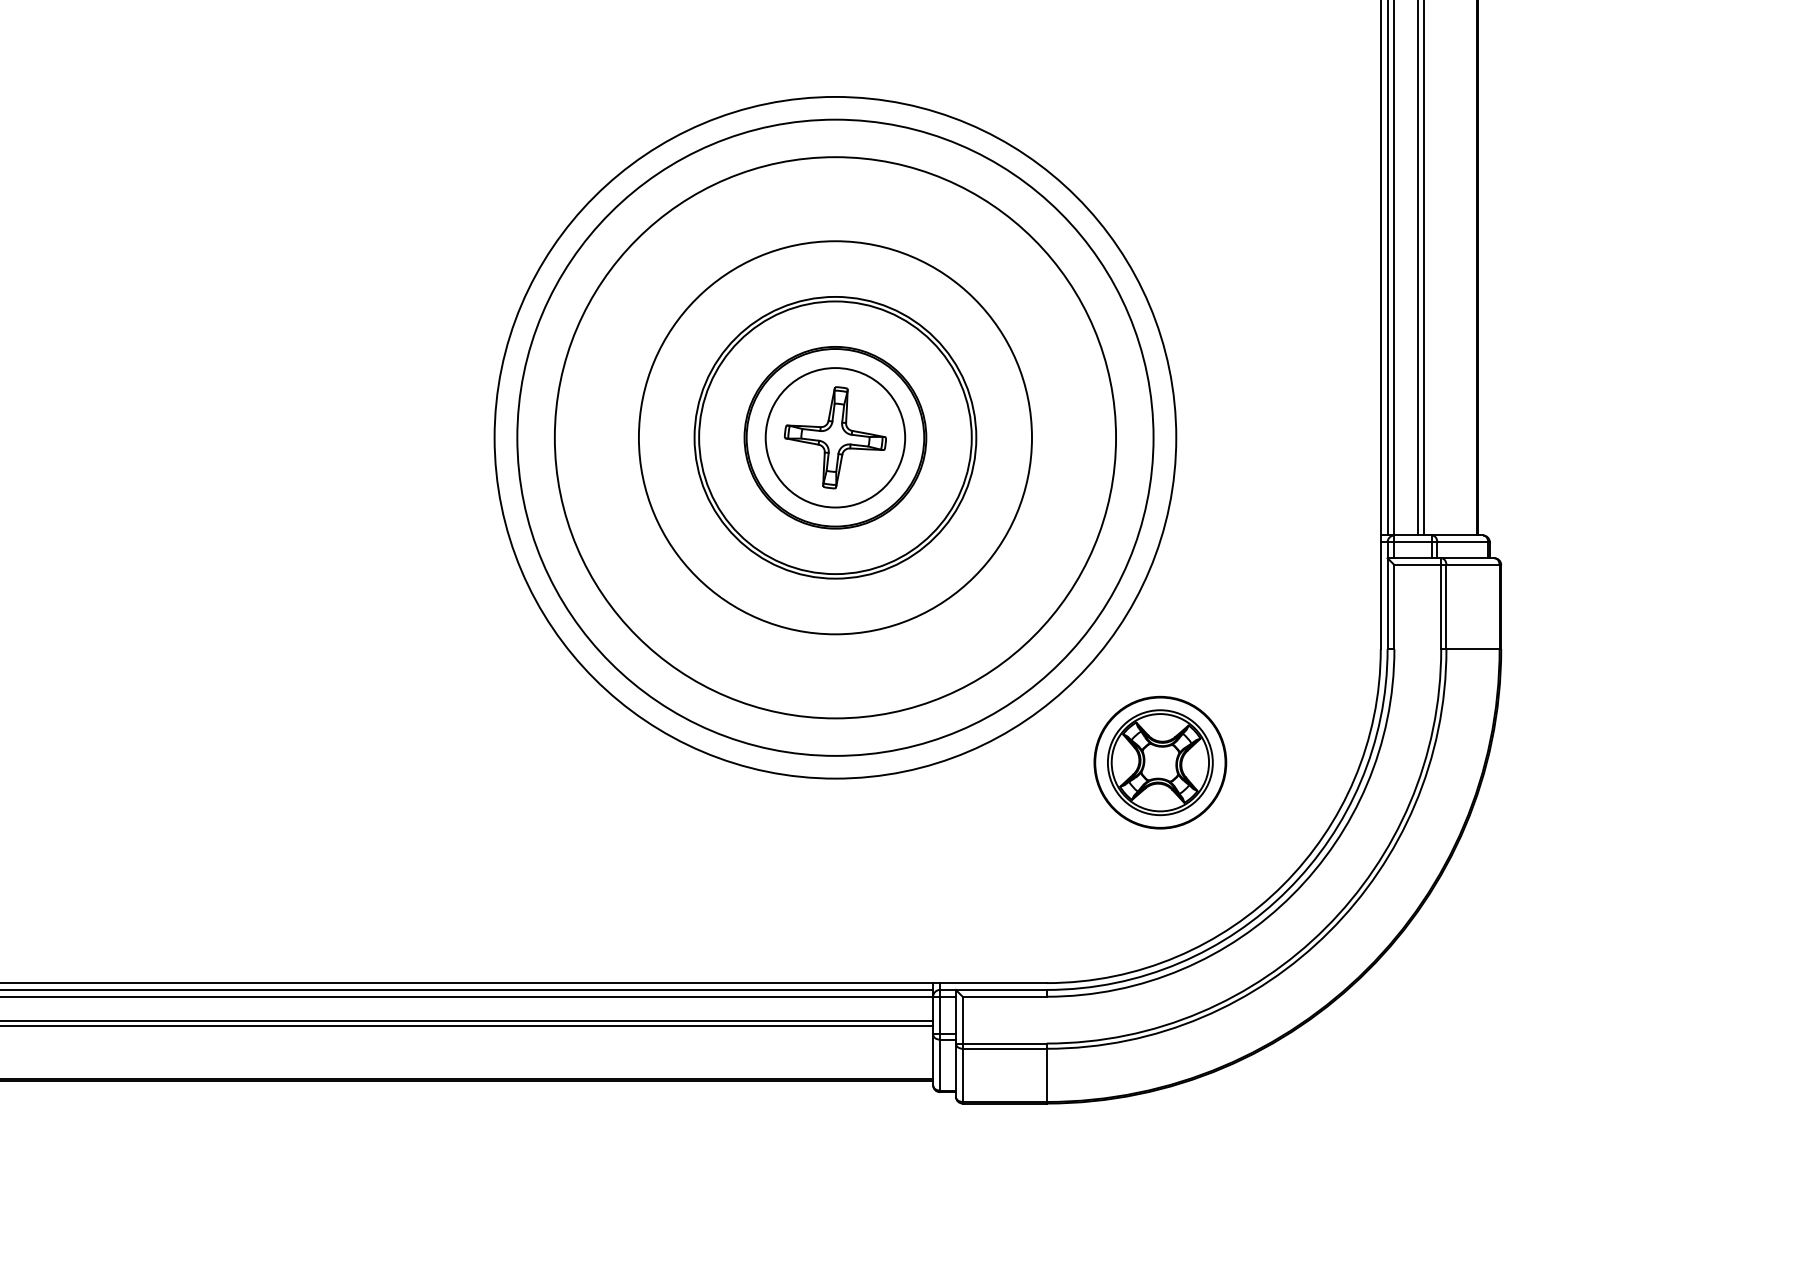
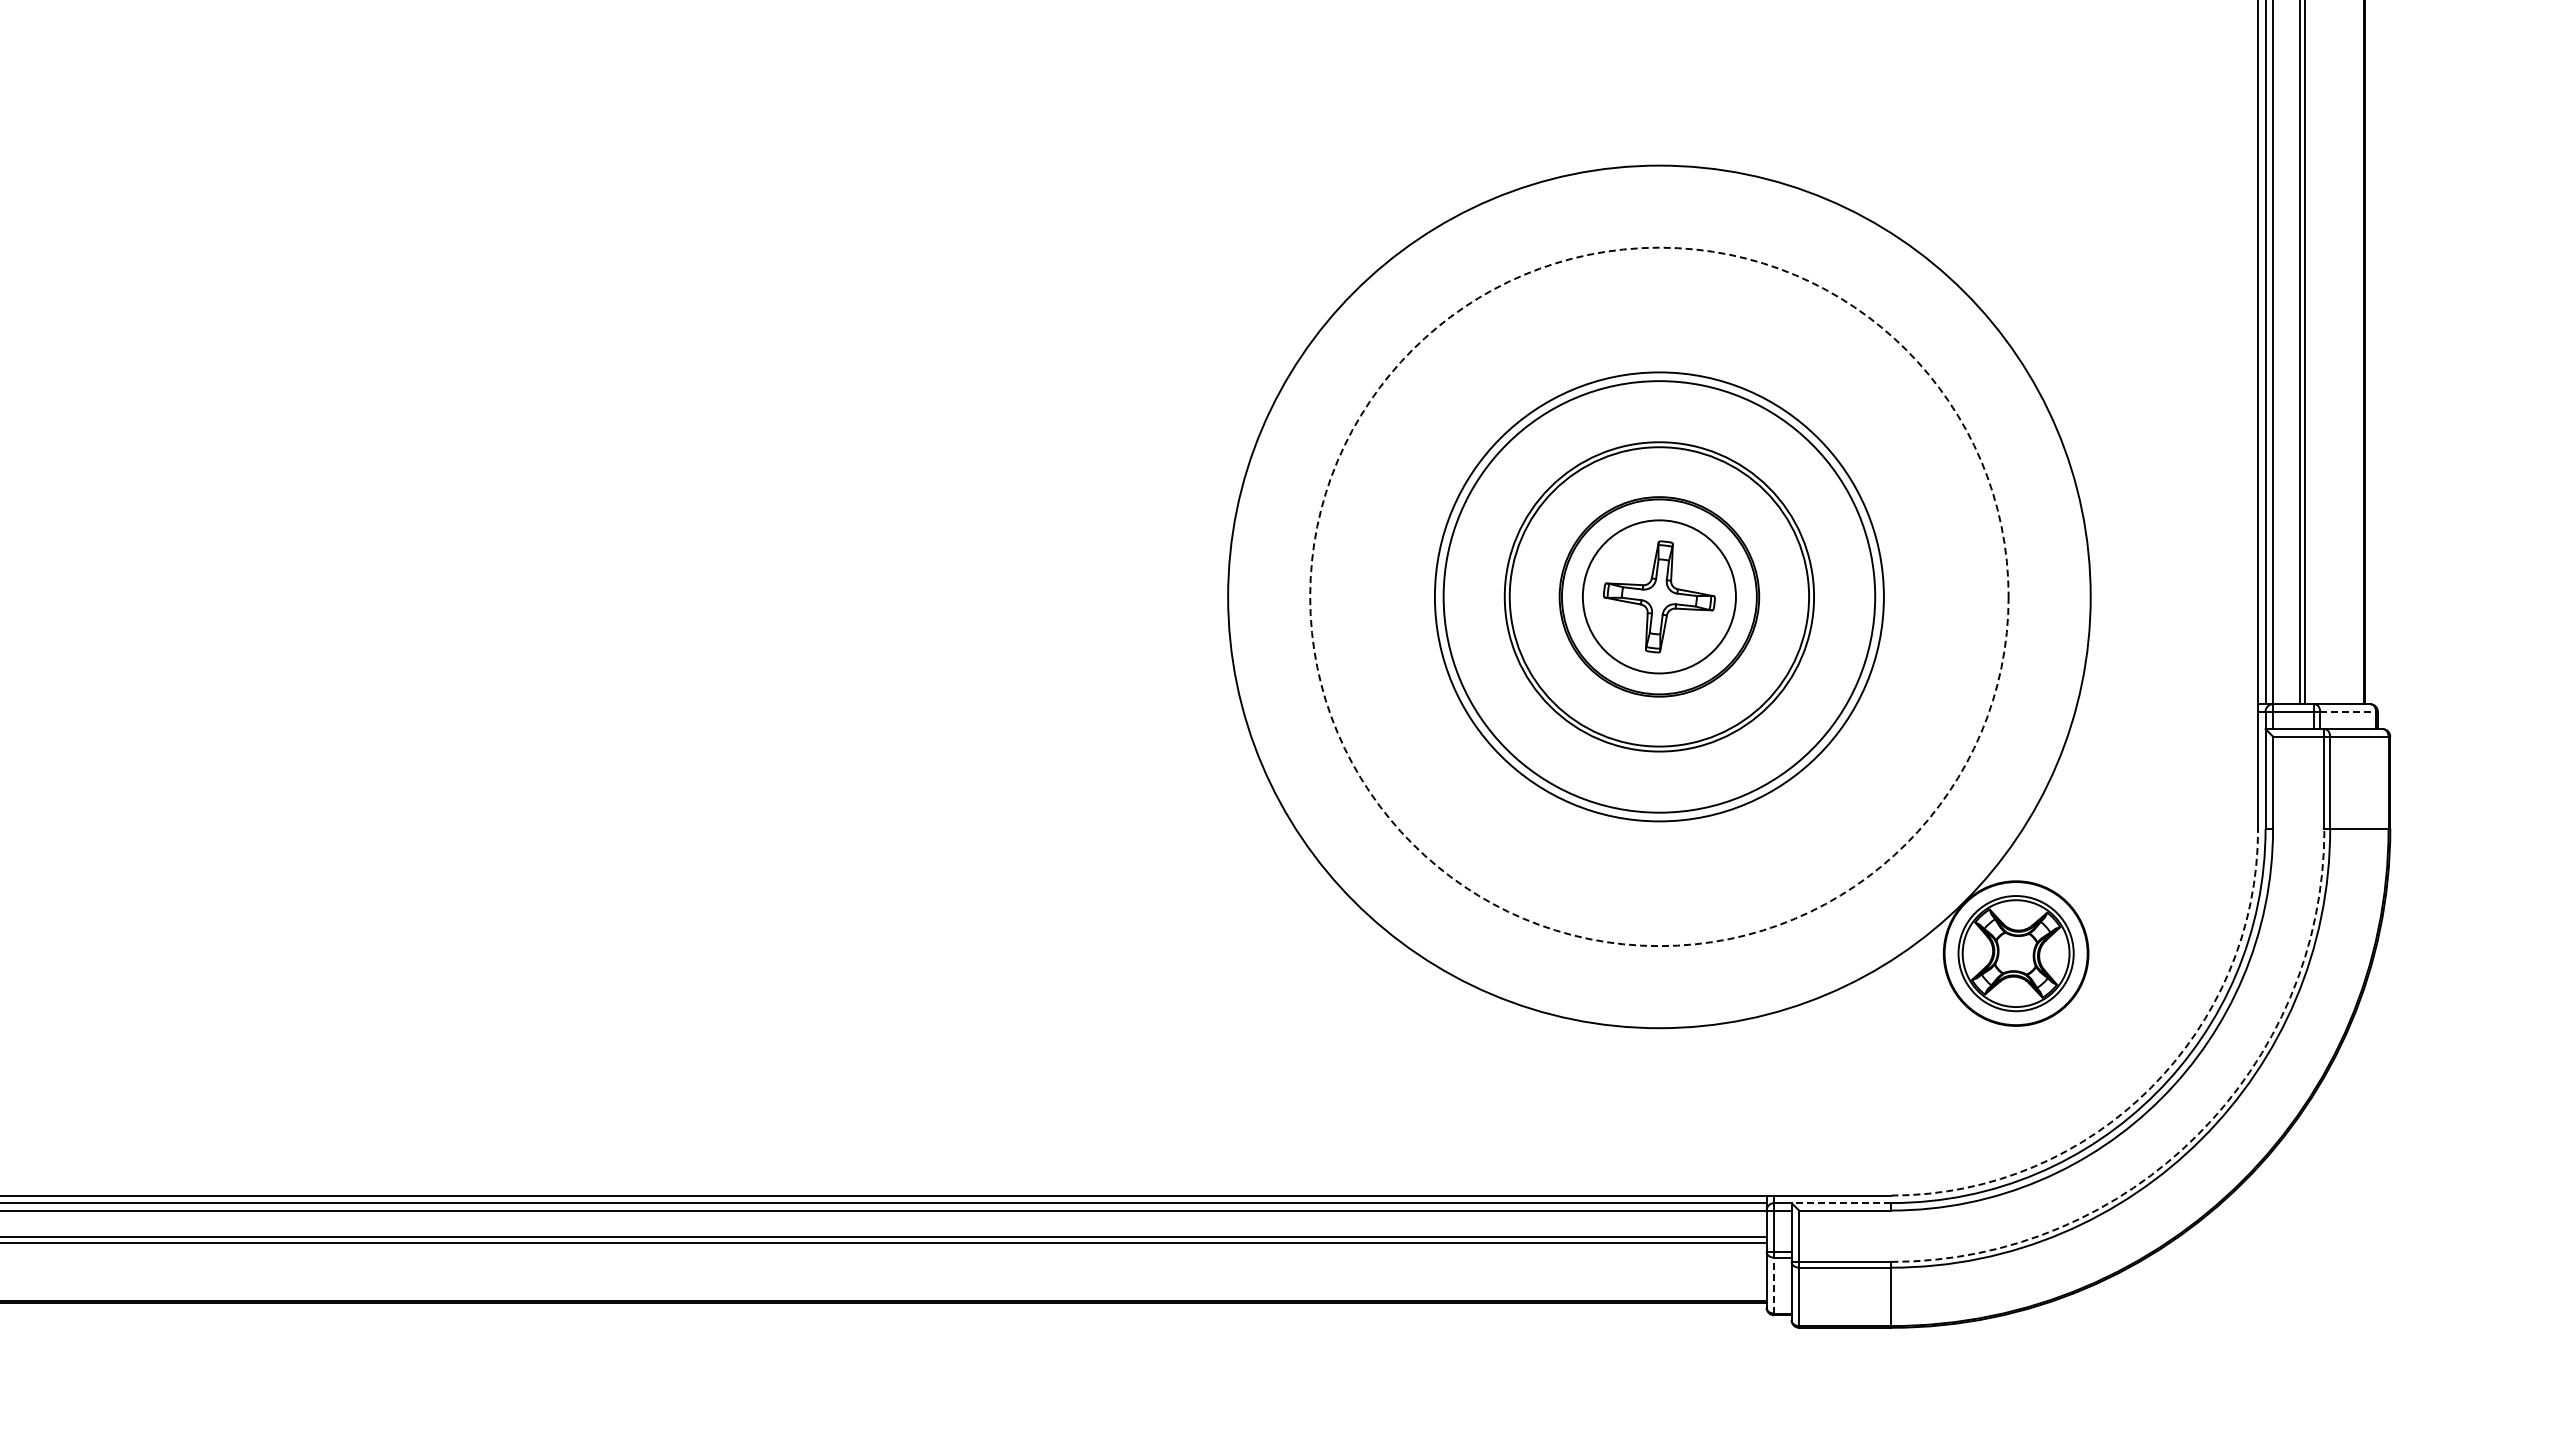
circle: (835, 437) -> (1659, 596), size x0.6
circle: (835, 437) -> (1659, 596), size x1.4
circle: (835, 437) -> (1659, 596), solid -> dashed
line: (1463, 542) -> (2348, 711), solid -> dashed
arc: (1282, 885) -> (2150, 1088), solid -> dashed
arc: (1325, 928) -> (2197, 1135), solid -> dashed
line: (1001, 990) -> (1841, 1203), solid -> dashed
line: (940, 1065) -> (1774, 1285), solid -> dashed

